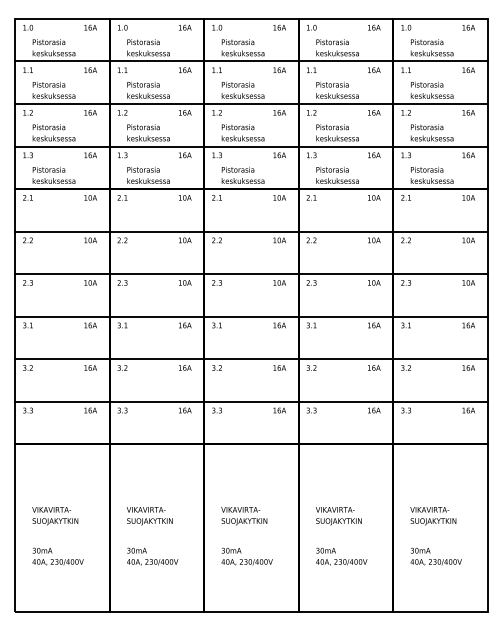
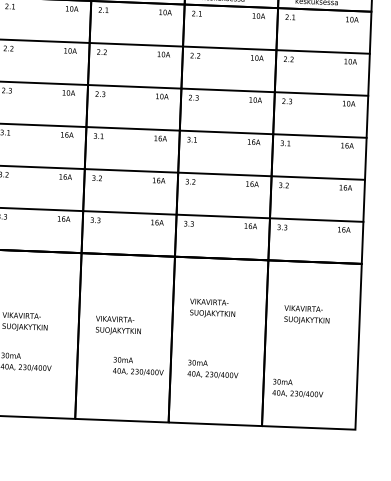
text: (338, 516) -> (212, 308), moved
text: (433, 516) -> (307, 315), moved
text: (246, 556) -> (137, 366), moved
text: (435, 556) -> (297, 388), moved

